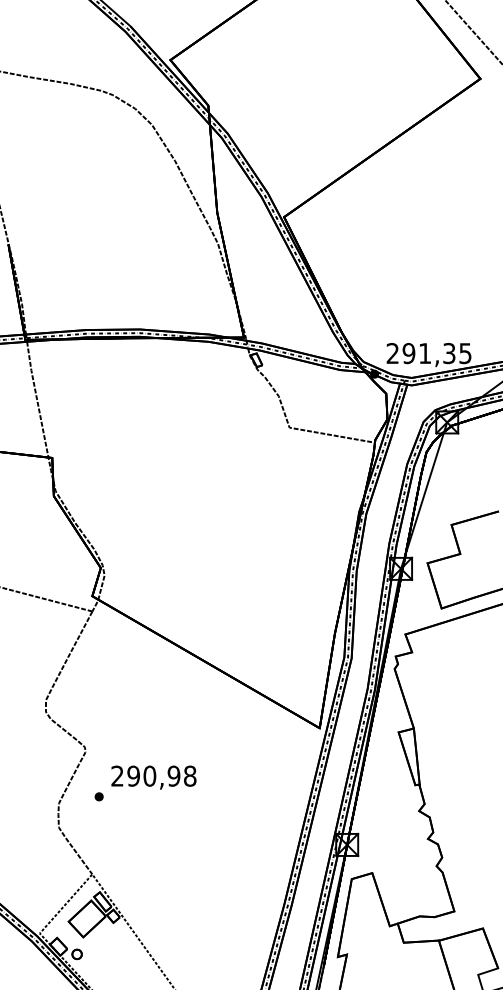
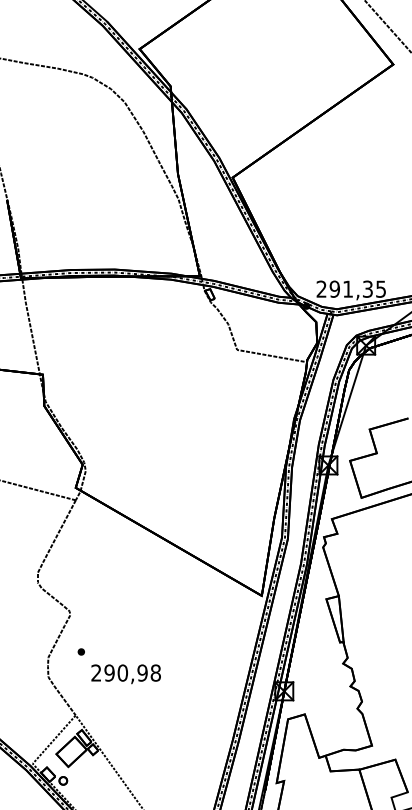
text: (153, 777) -> (125, 674), moved

